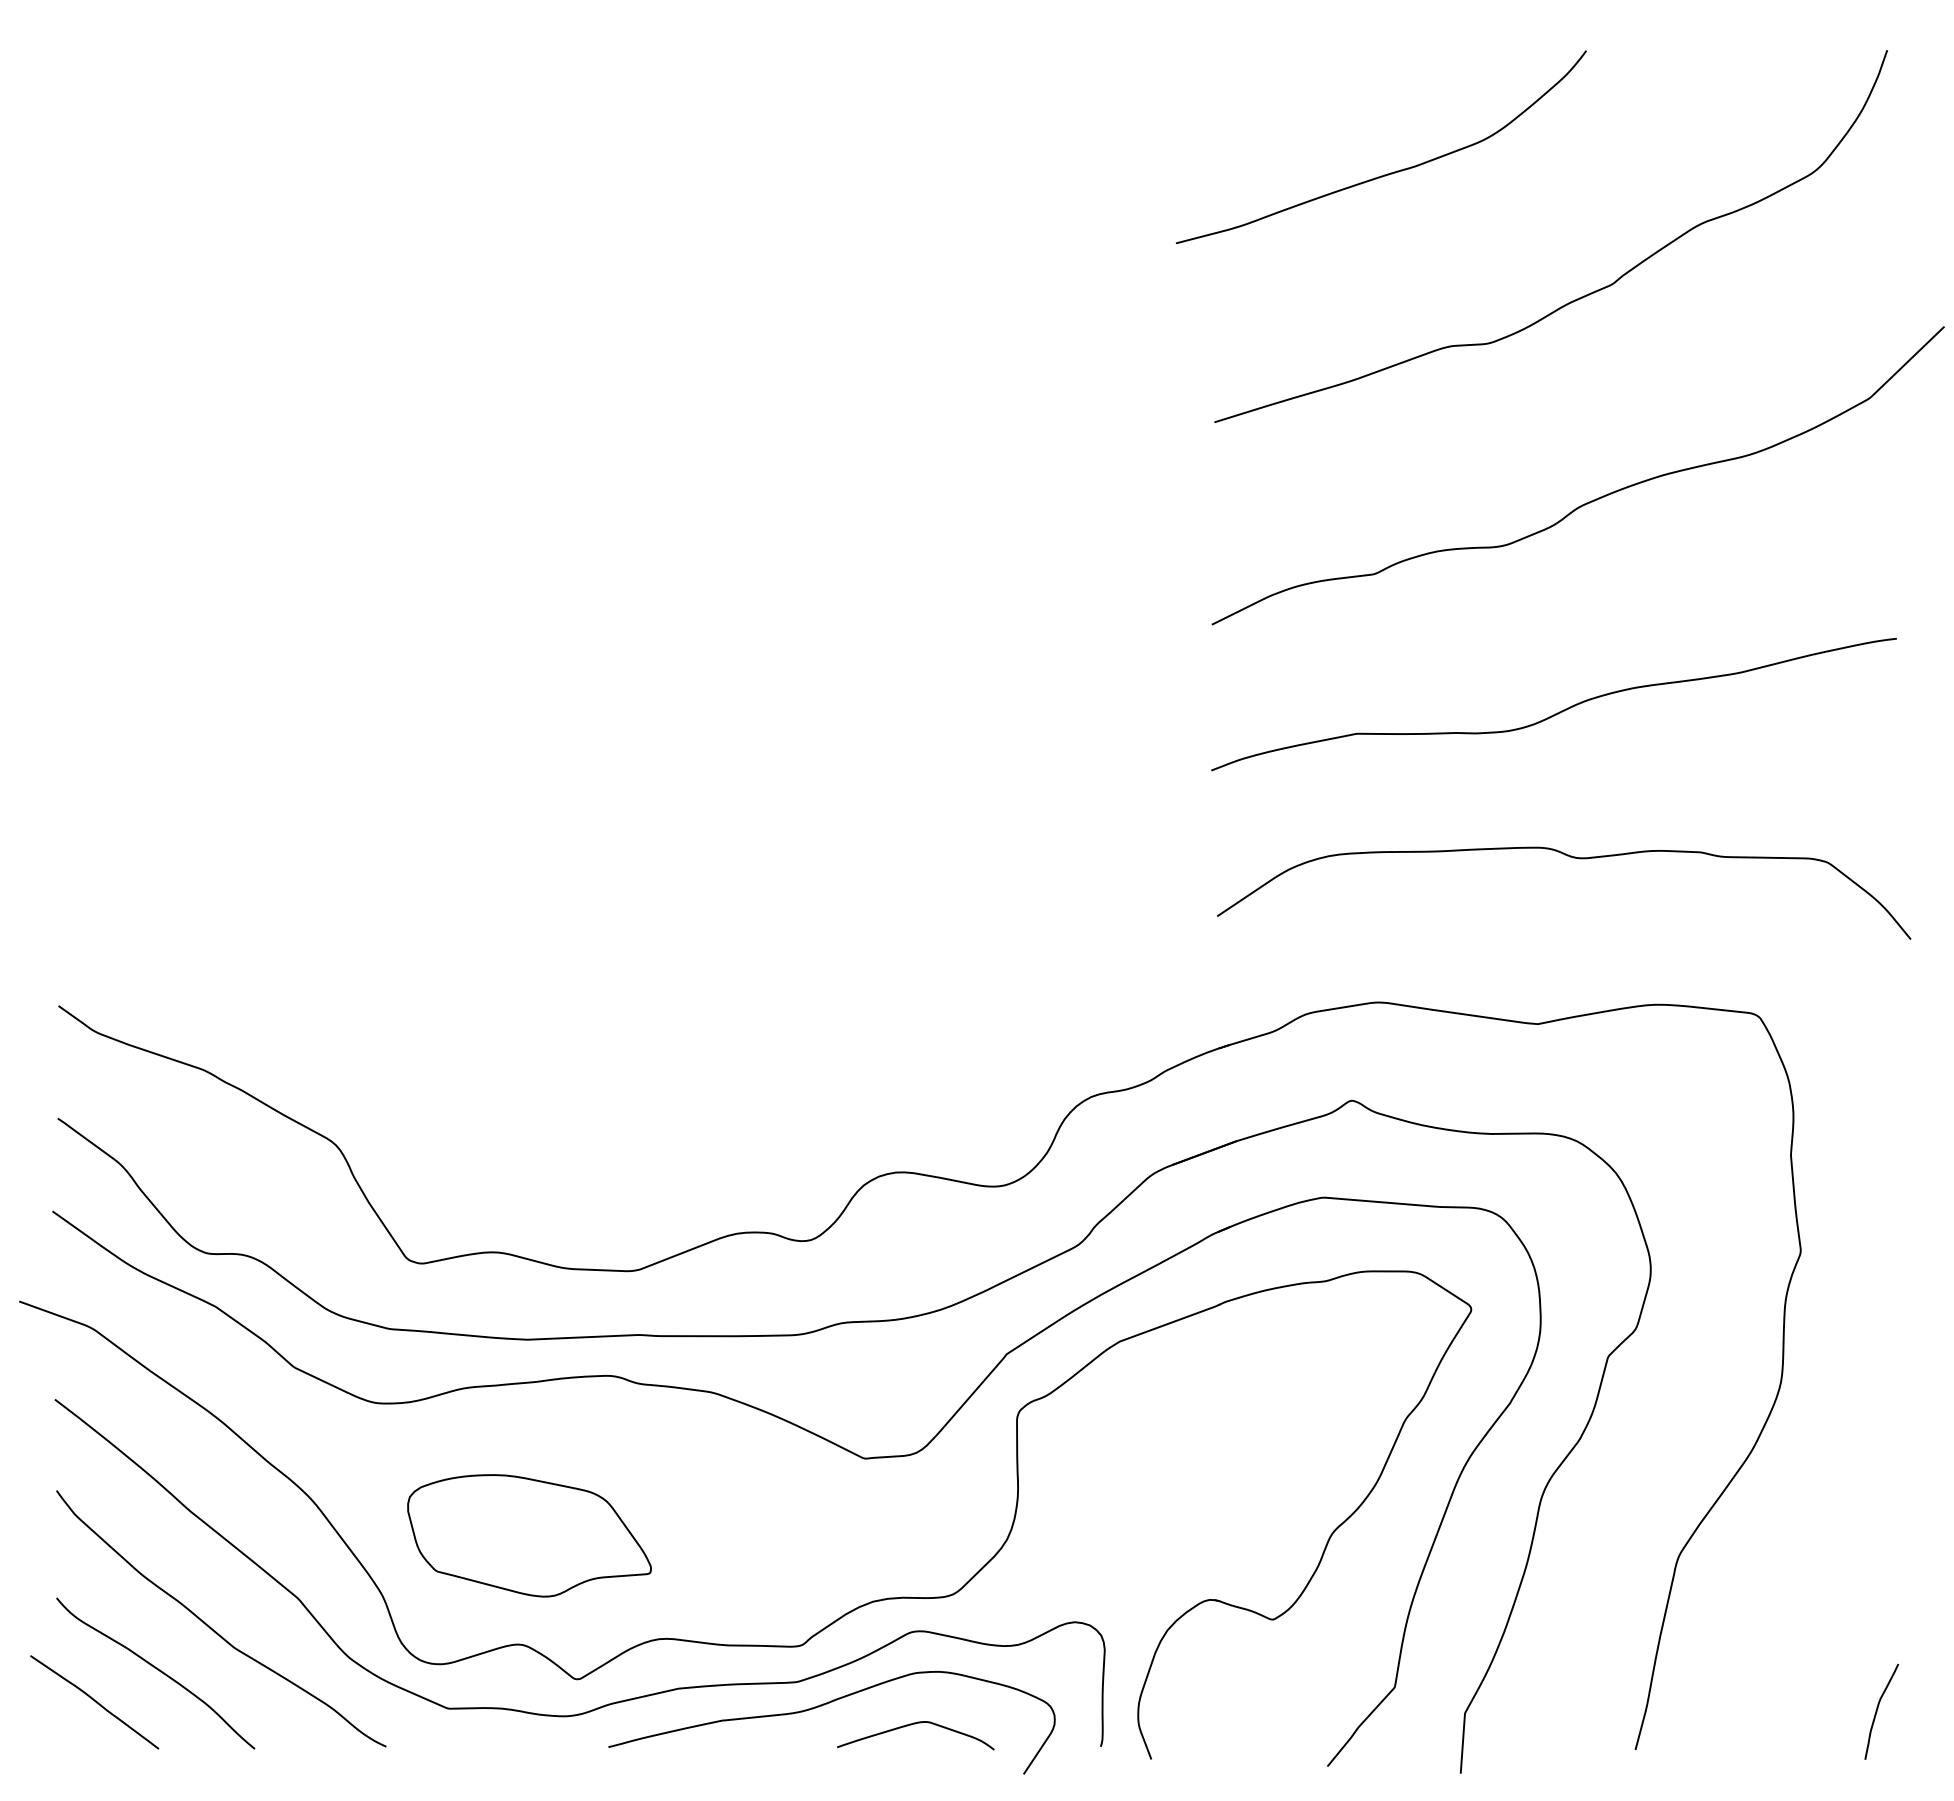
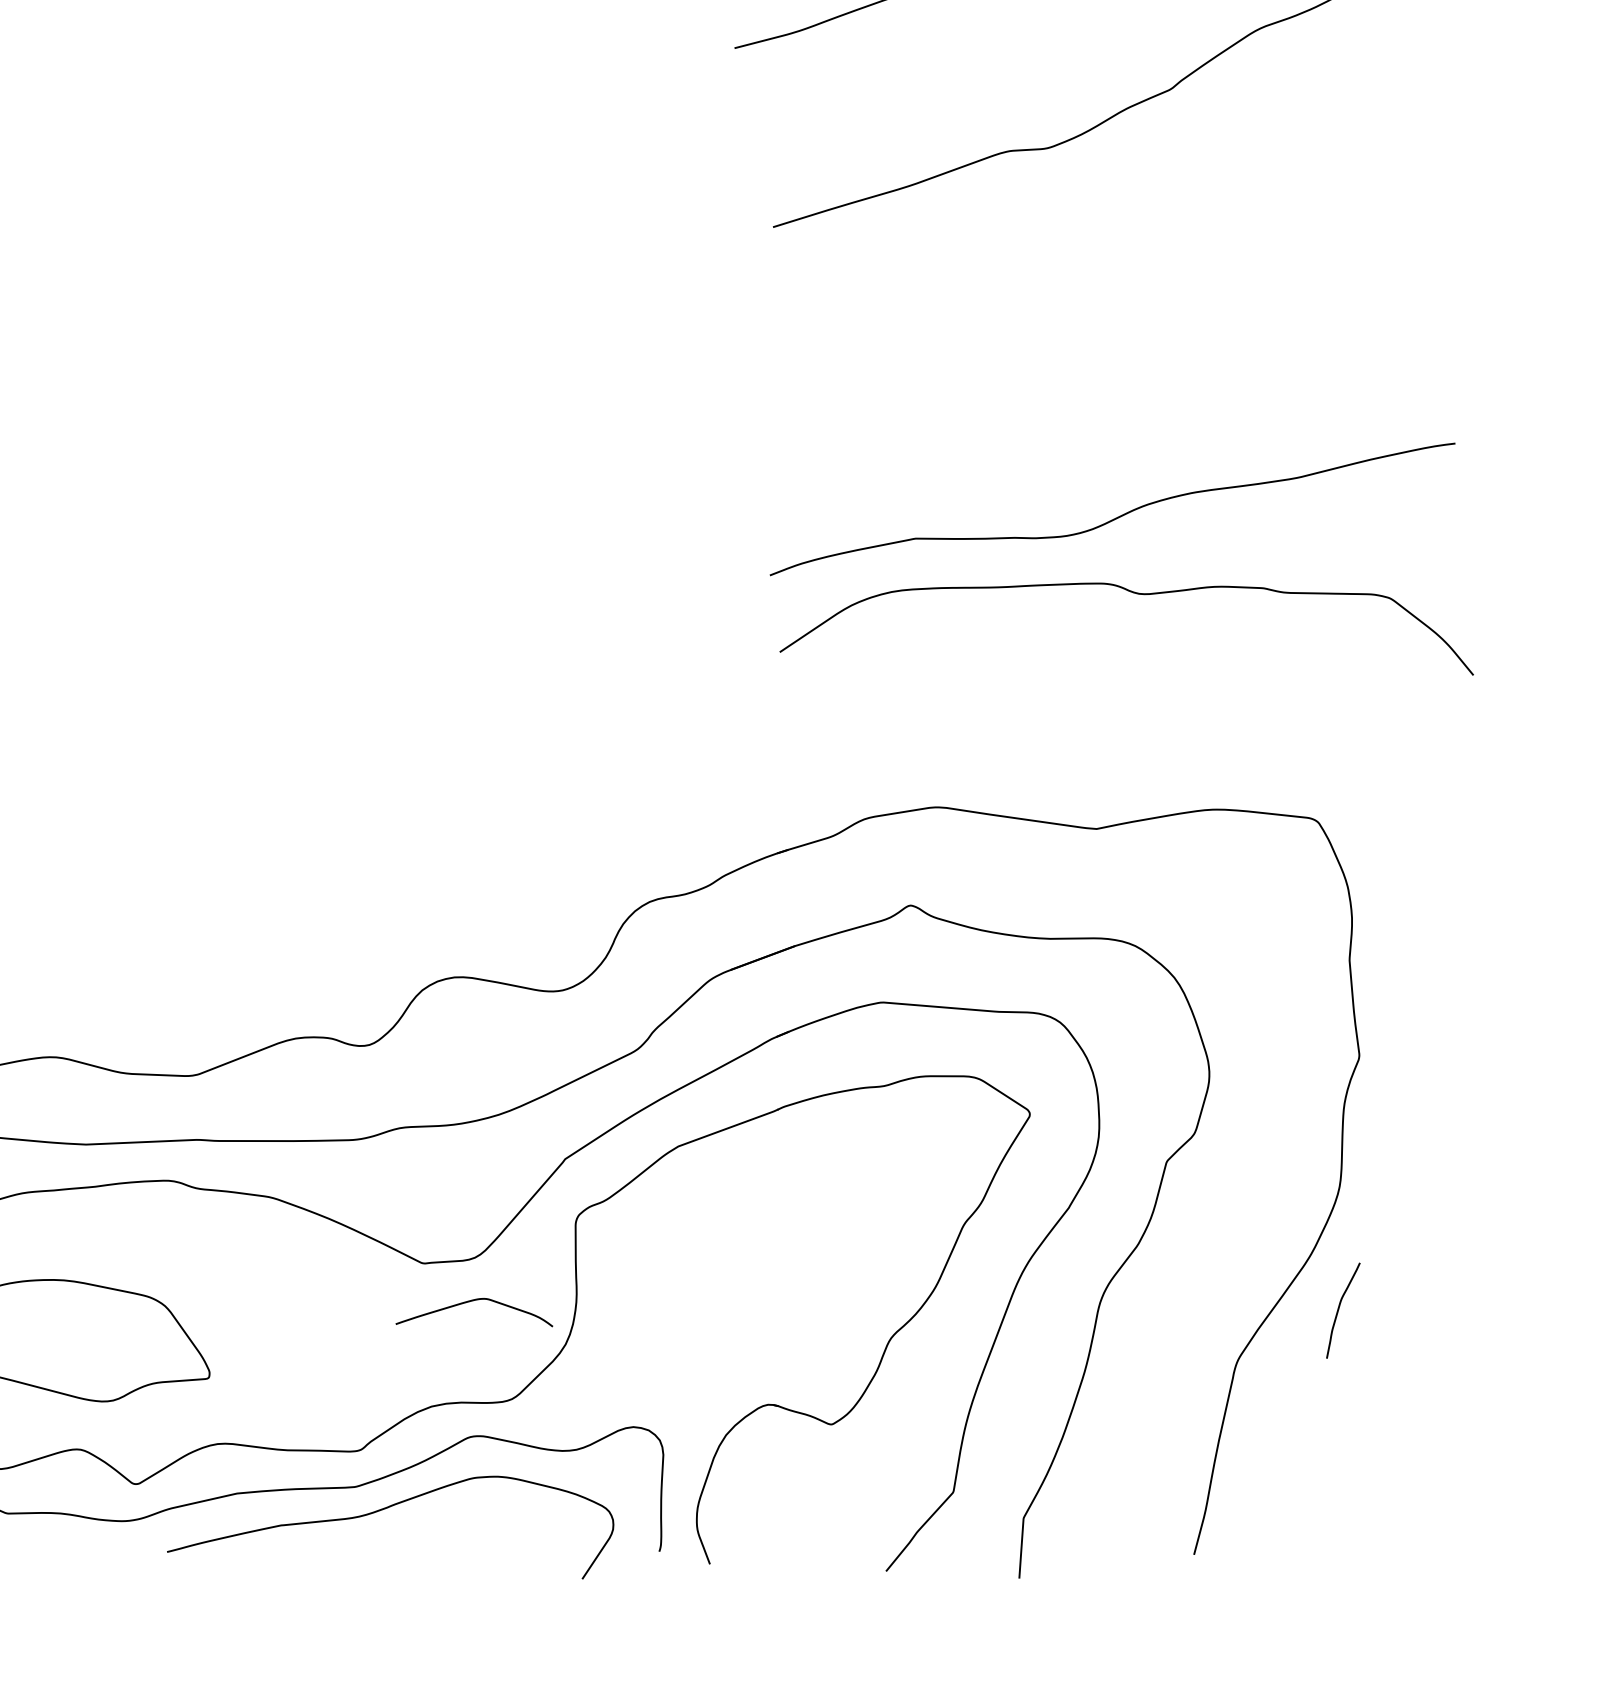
curve: (1586, 502) -> (1145, 307), removed
curve: (1573, 858) -> (1136, 594), moved
curve: (1877, 1711) -> (1339, 1310), moved
curve: (911, 1725) -> (470, 1302), moved

